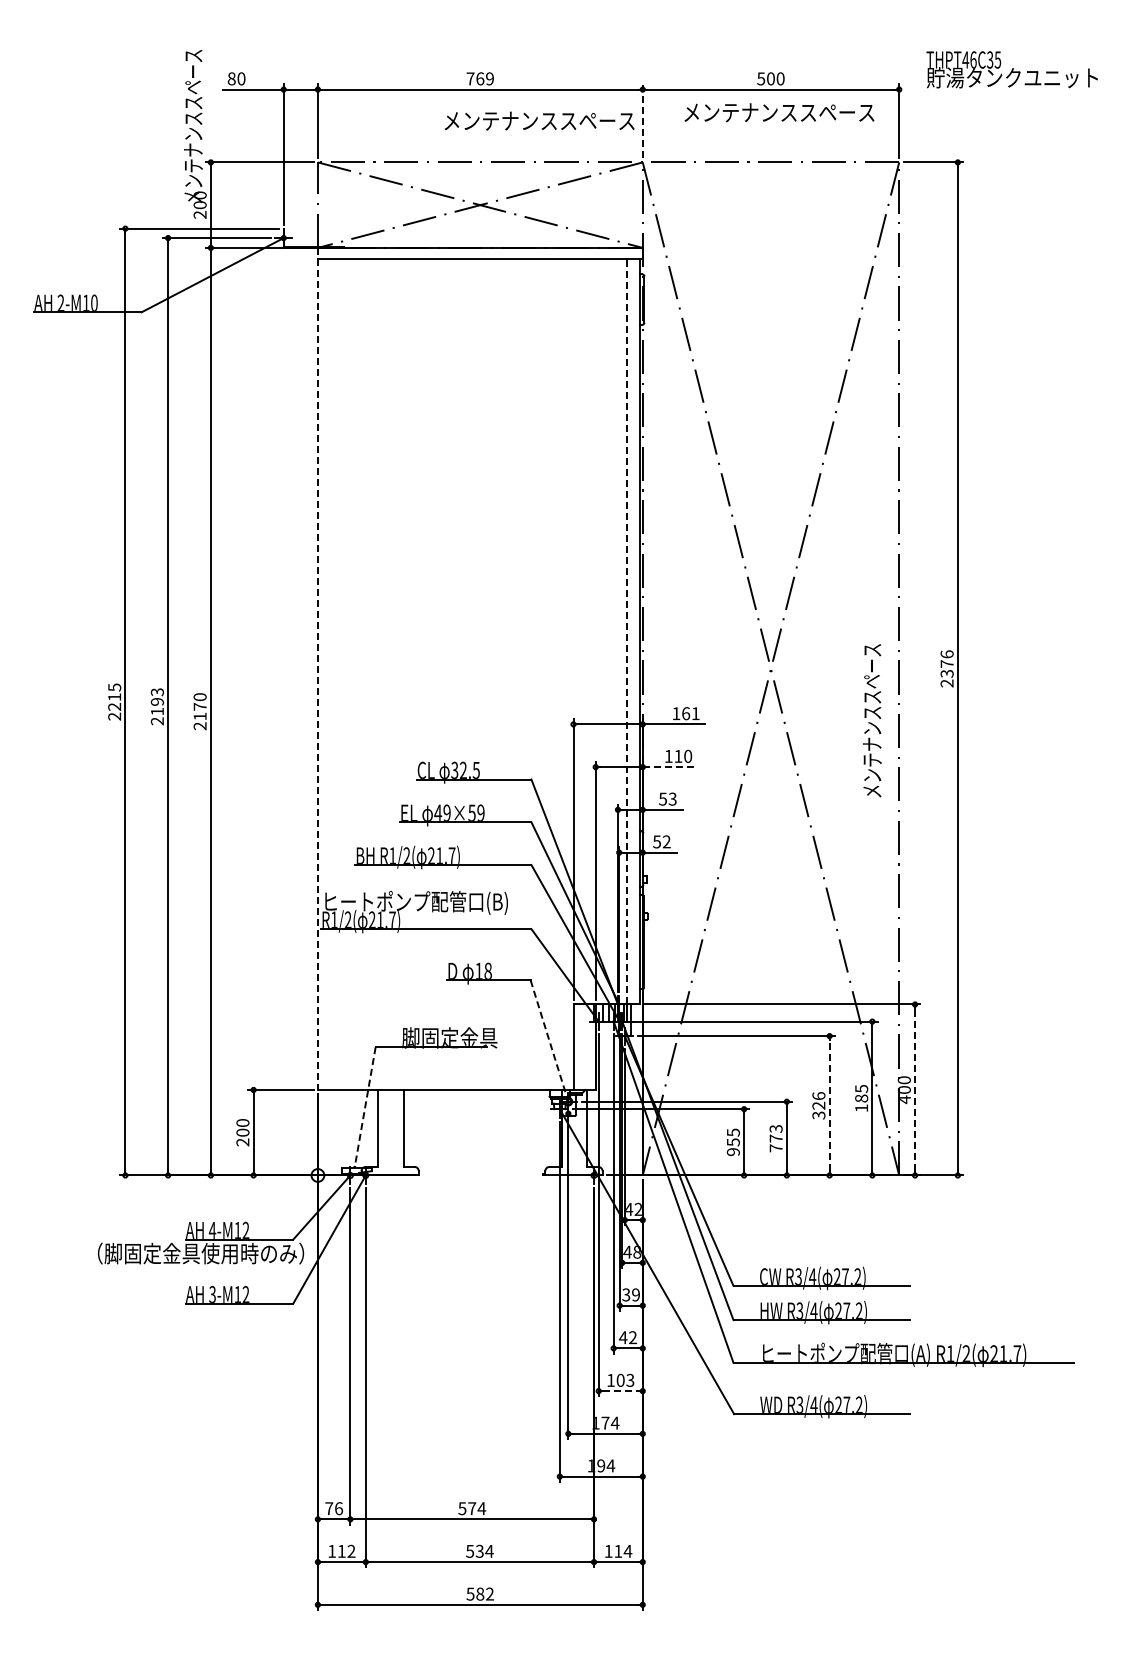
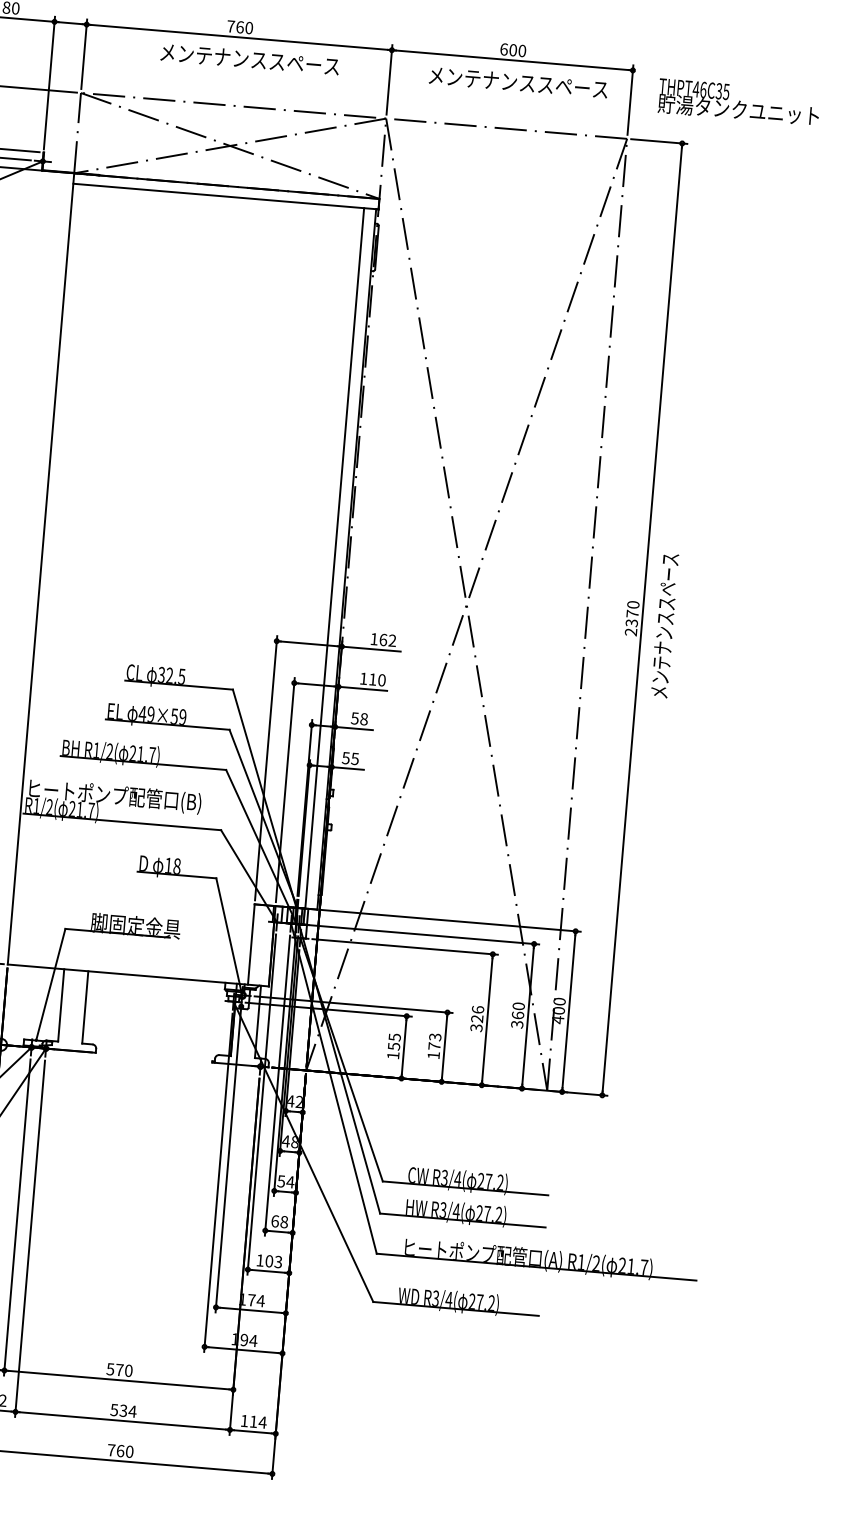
text: (1011, 69) -> (738, 101), moved
text: (489, 78) -> (248, 27), 769 -> 760
text: (761, 78) -> (504, 49), 500 -> 600
text: (539, 120) -> (249, 59), moved
line: (642, 121) -> (389, 80), dashed -> solid
line: (627, 631) -> (334, 558), dashed -> solid
text: (946, 654) -> (632, 604), 2376 -> 2370
line: (317, 669) -> (40, 569), dashed -> solid
text: (695, 713) -> (392, 640), 161 -> 162
text: (872, 720) -> (665, 625), moved
line: (668, 767) -> (362, 689), dashed -> solid
text: (672, 798) -> (363, 718), 53 -> 58
text: (666, 841) -> (354, 758), 52 -> 55
line: (549, 1041) -> (229, 937), dashed -> solid
line: (915, 1089) -> (569, 1011), dashed -> solid
text: (861, 1098) -> (517, 1015), 185 -> 360
line: (829, 1105) -> (487, 1019), dashed -> solid
line: (365, 1107) -> (51, 984), dashed -> solid
text: (775, 1148) -> (433, 1055), 773 -> 173
text: (732, 1152) -> (392, 1055), 955 -> 155
text: (631, 1294) -> (286, 1181), 39 -> 54
text: (627, 1337) -> (279, 1221), 42 -> 68
line: (620, 1391) -> (268, 1271), dashed -> solid
text: (481, 1508) -> (128, 1370), 574 -> 570
text: (479, 1593) -> (119, 1450), 582 -> 760

